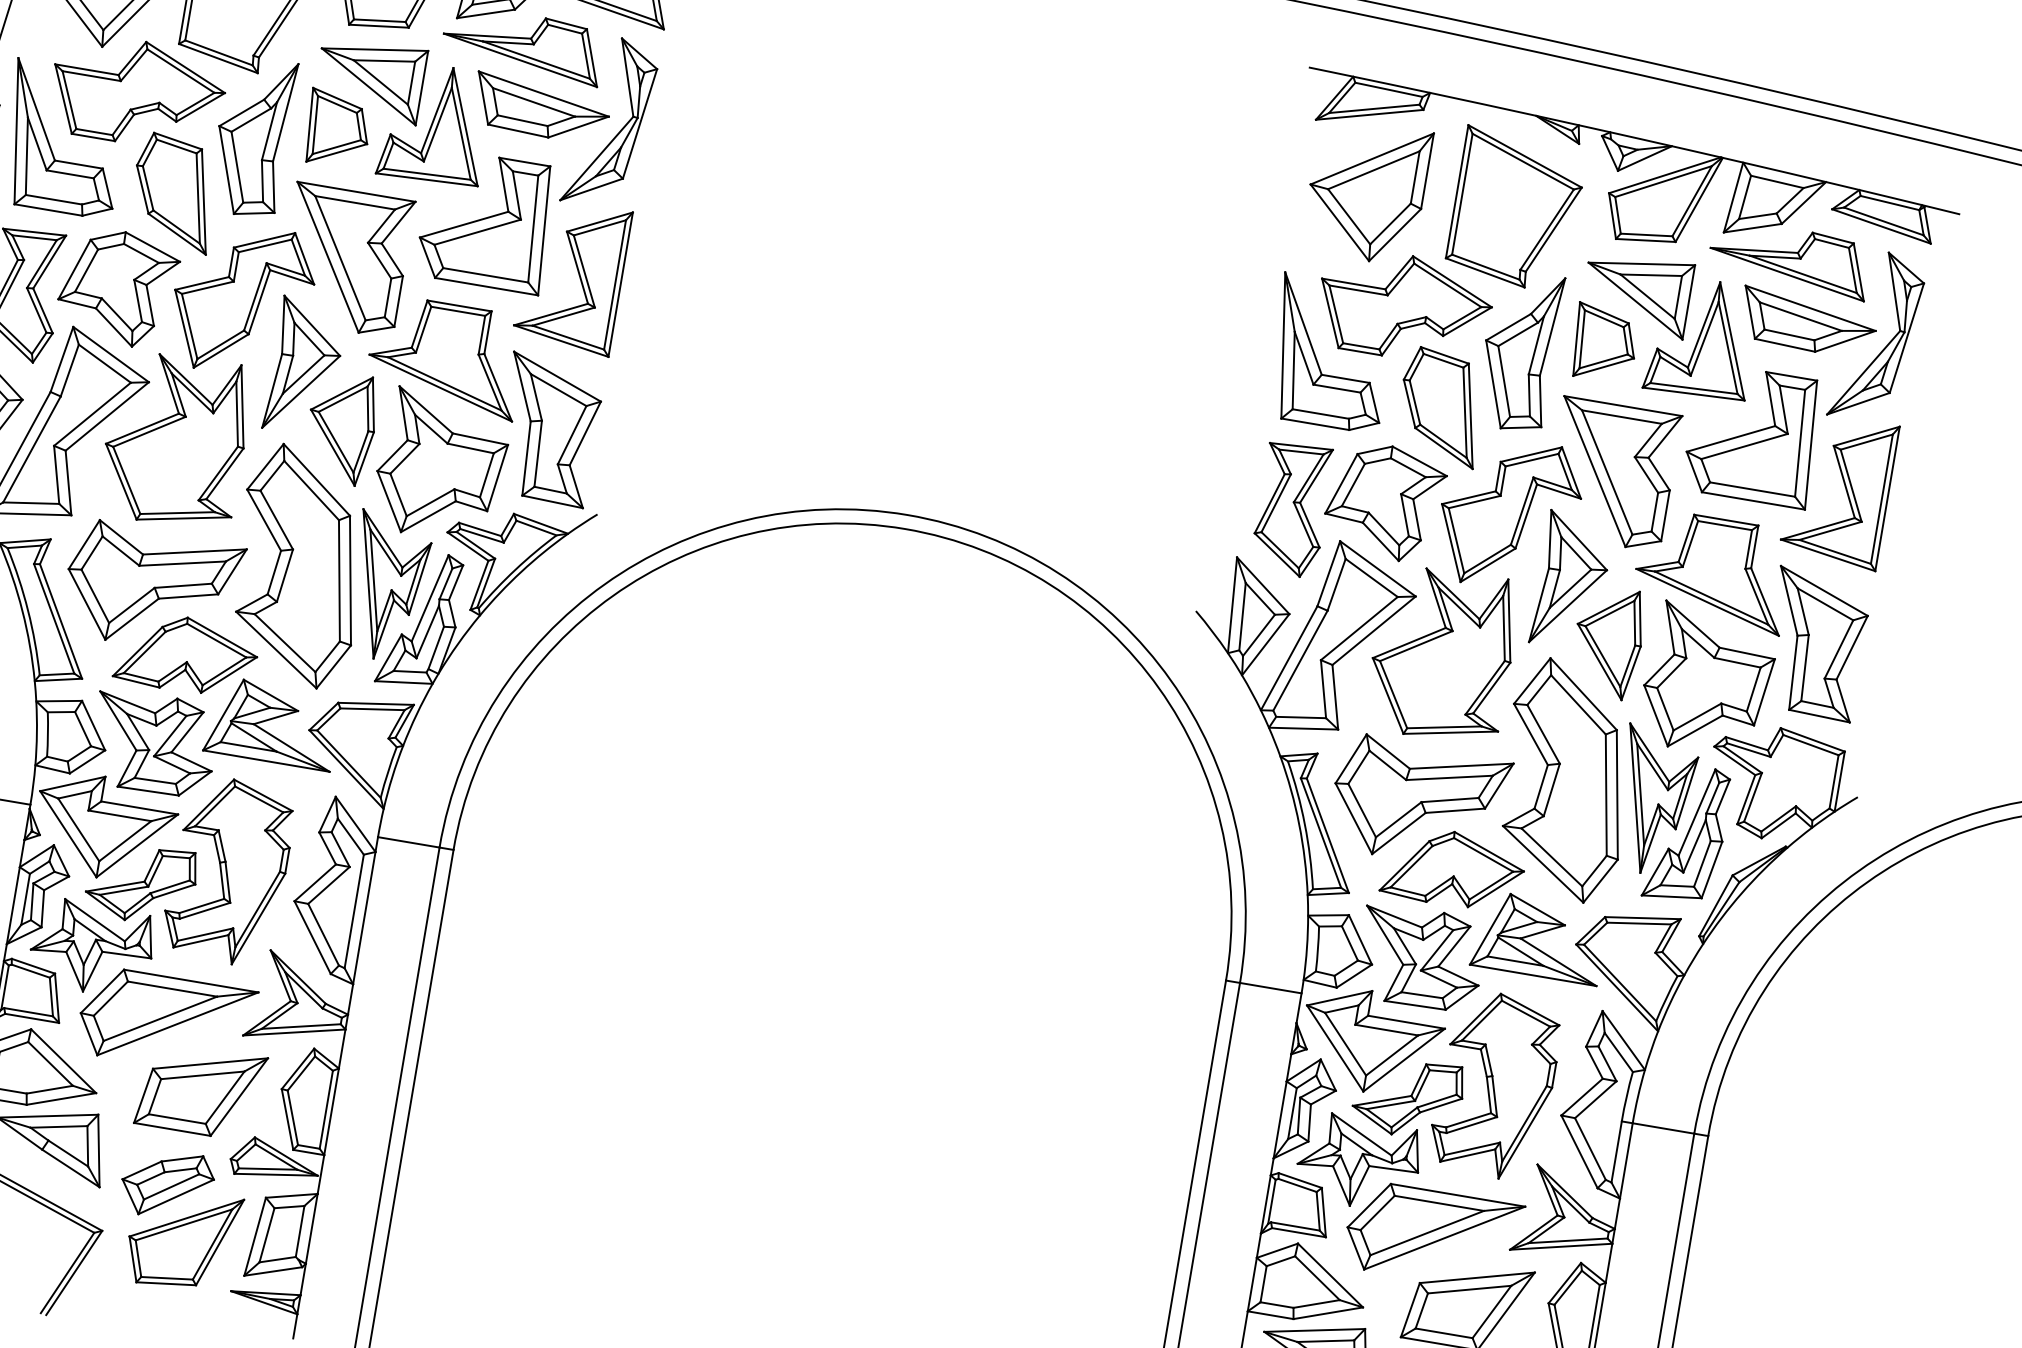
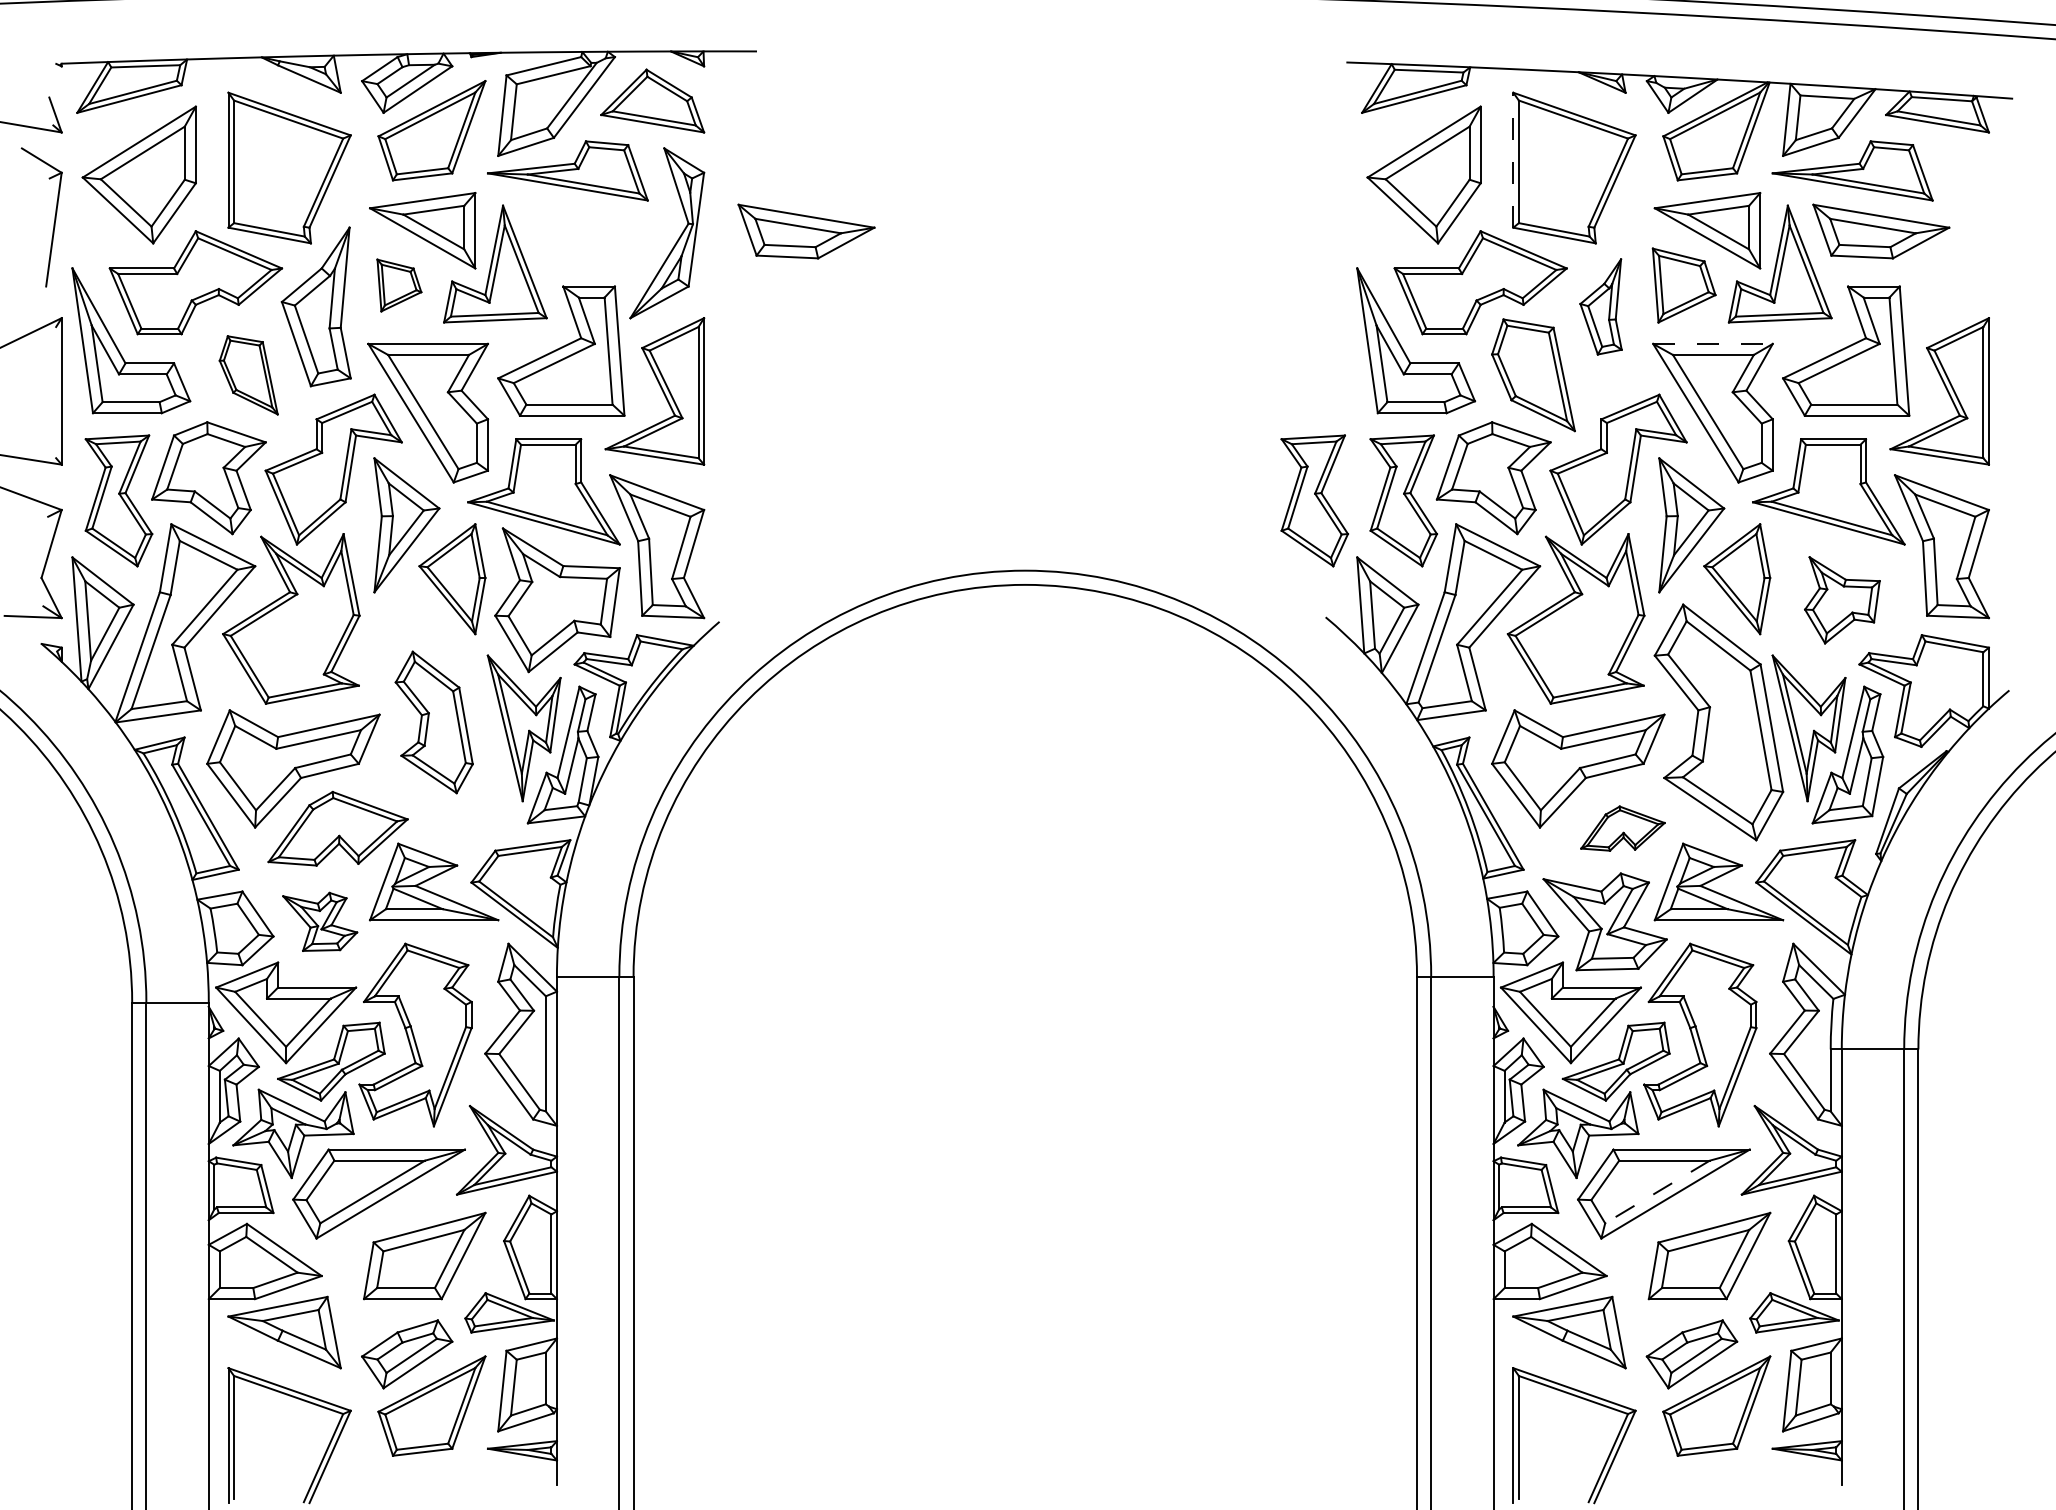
part: (541, 109) -> (806, 231), moved
part: (338, 129) -> (399, 285), size x0.7
line: (1457, 191) -> (1513, 159), solid -> dashed
part: (174, 193) -> (248, 375), size x0.7
part: (1886, 344) -> (1962, 239), removed
part: (1518, 350) -> (1600, 306), size x0.6
line: (1622, 405) -> (1712, 343), solid -> dashed
part: (1204, 494) -> (1314, 500), added
part: (299, 566) -> (434, 722), size x0.6
part: (1708, 680) -> (1842, 600), size x0.6
part: (153, 743) -> (319, 921), size x0.6
part: (1453, 868) -> (1622, 828), size x0.6
line: (1427, 1233) -> (1657, 1192), solid -> dashed

